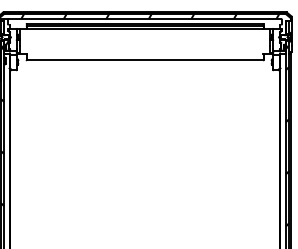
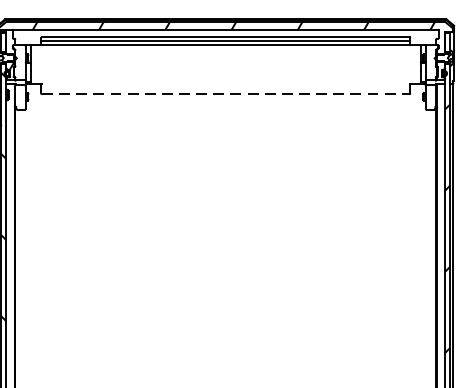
line: (145, 60) -> (226, 94), solid -> dashed

